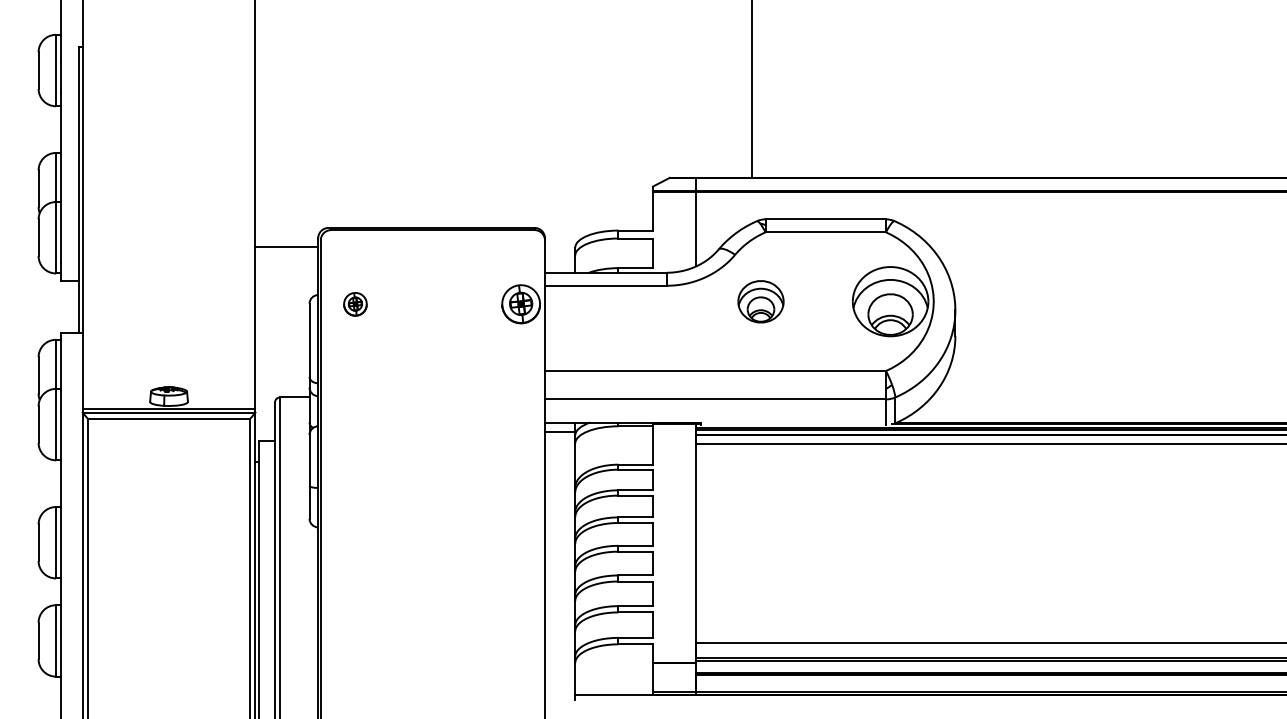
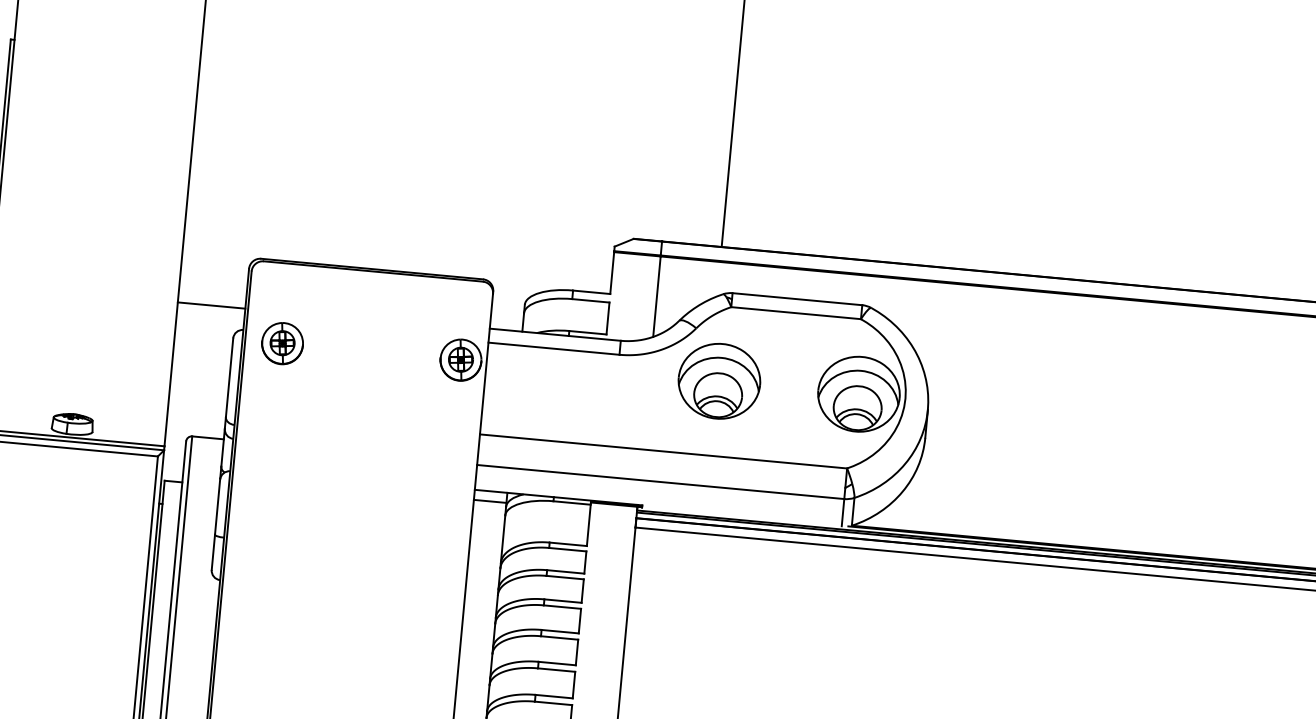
line: (286, 247) -> (211, 305), moved
part: (760, 301) -> (718, 381), size x1.67
part: (355, 304) -> (282, 343), size x1.67

